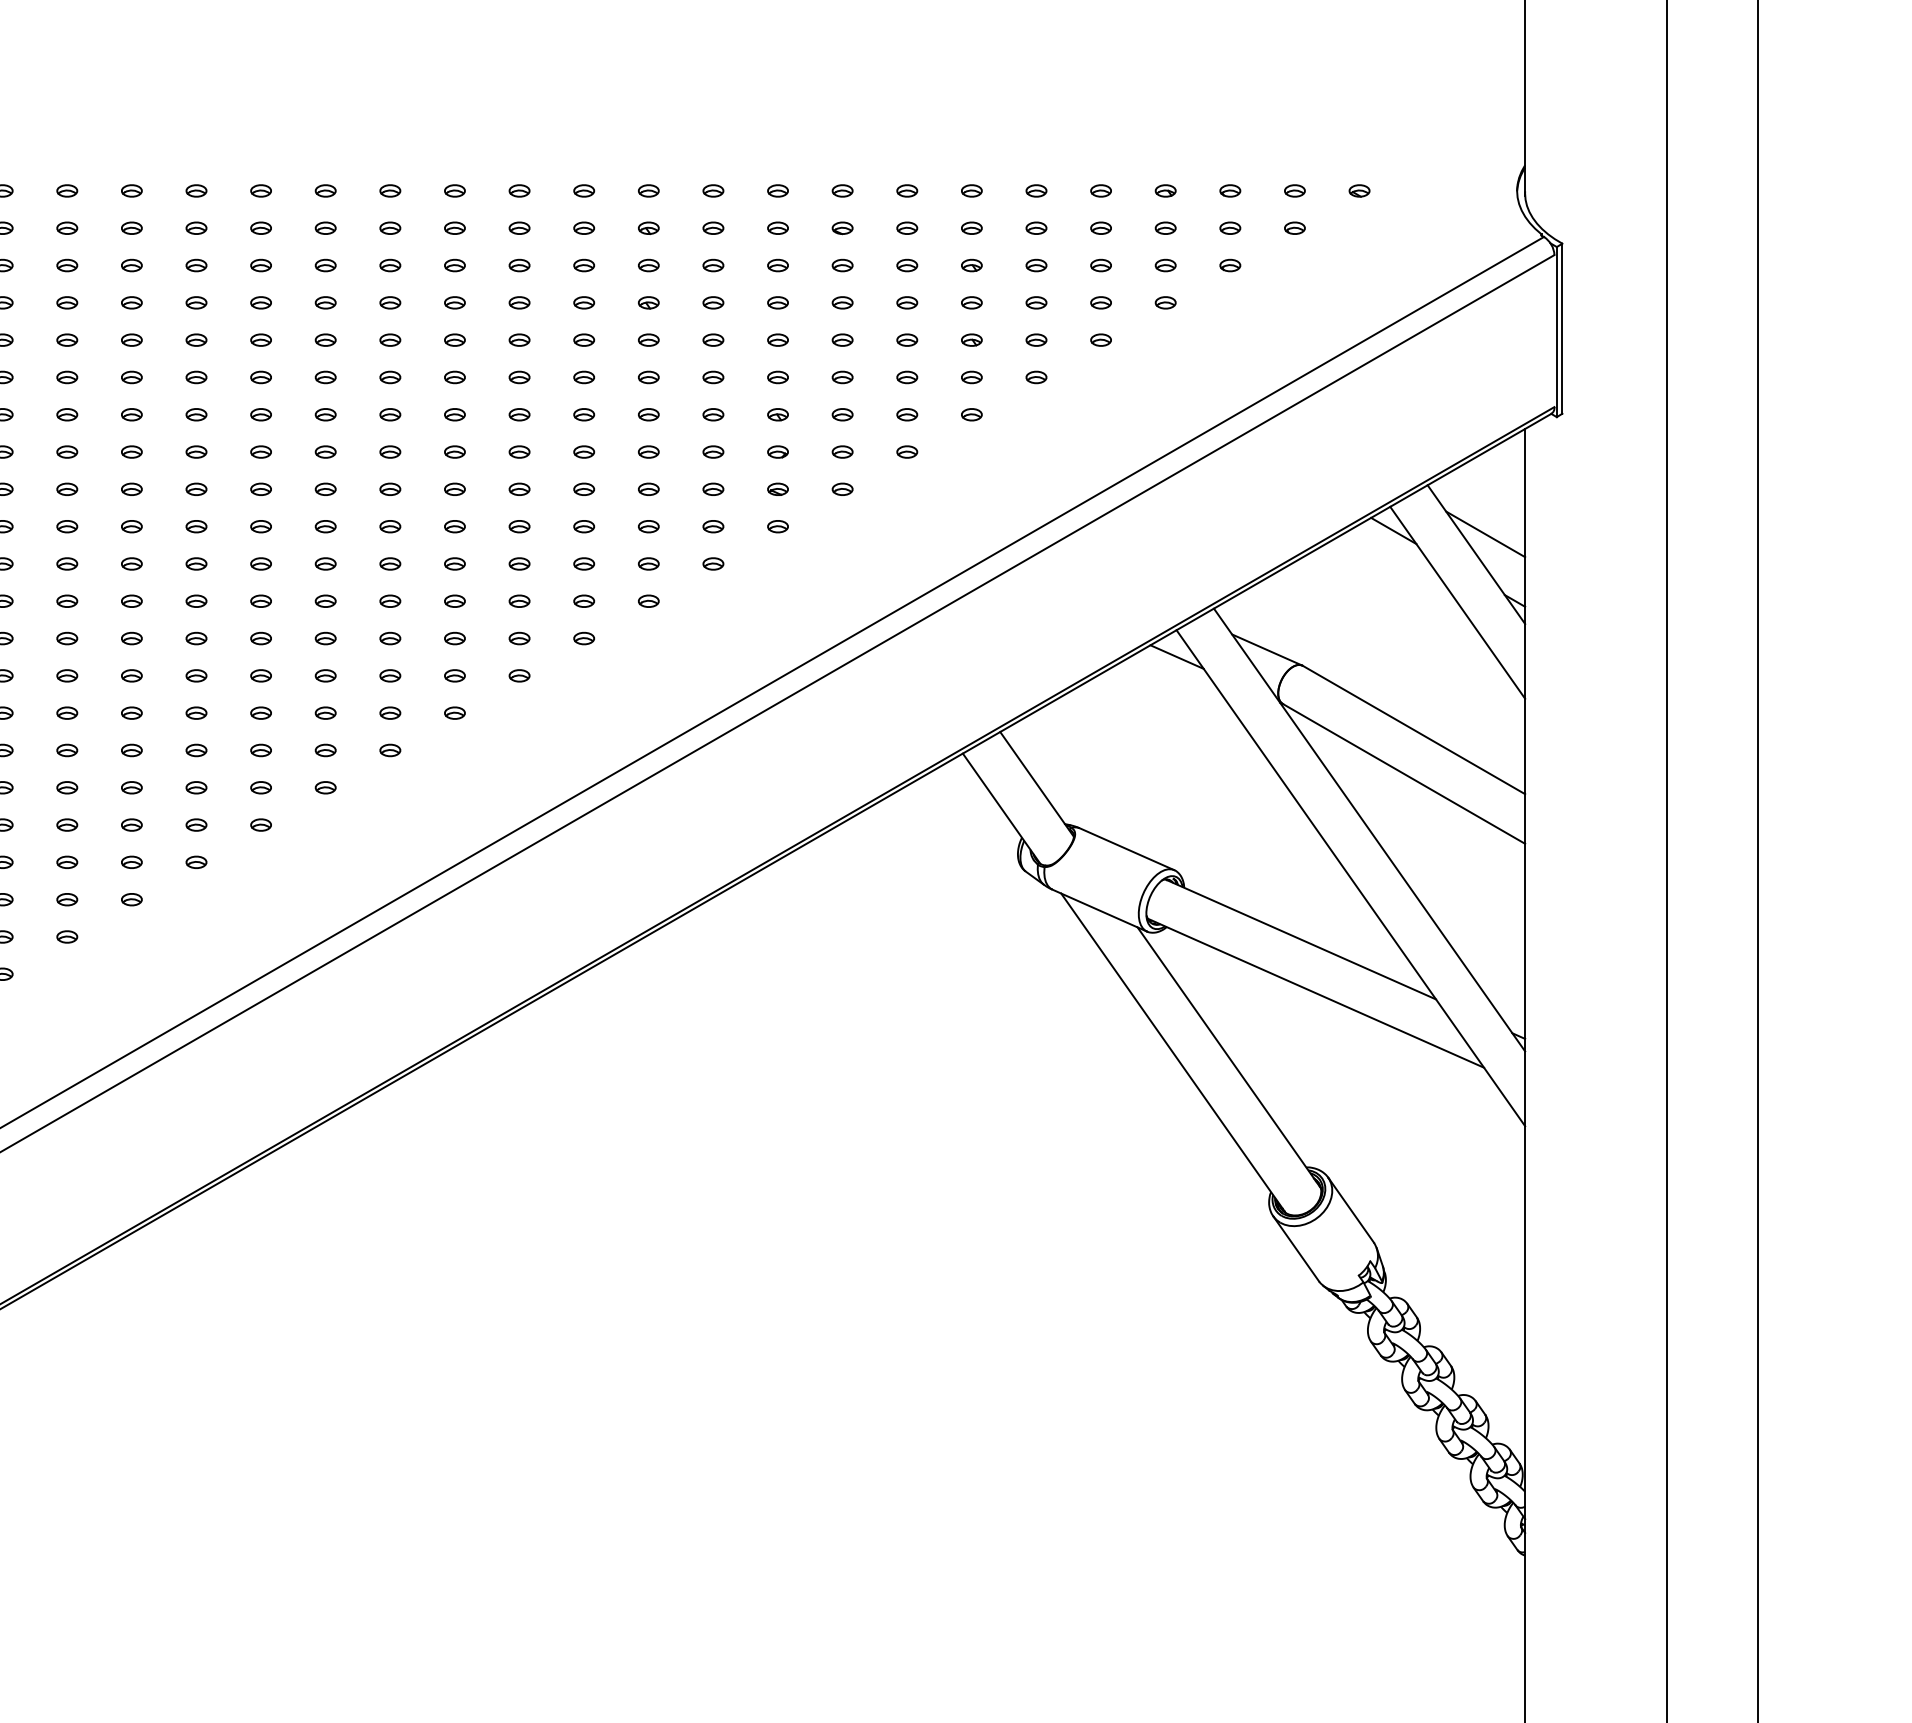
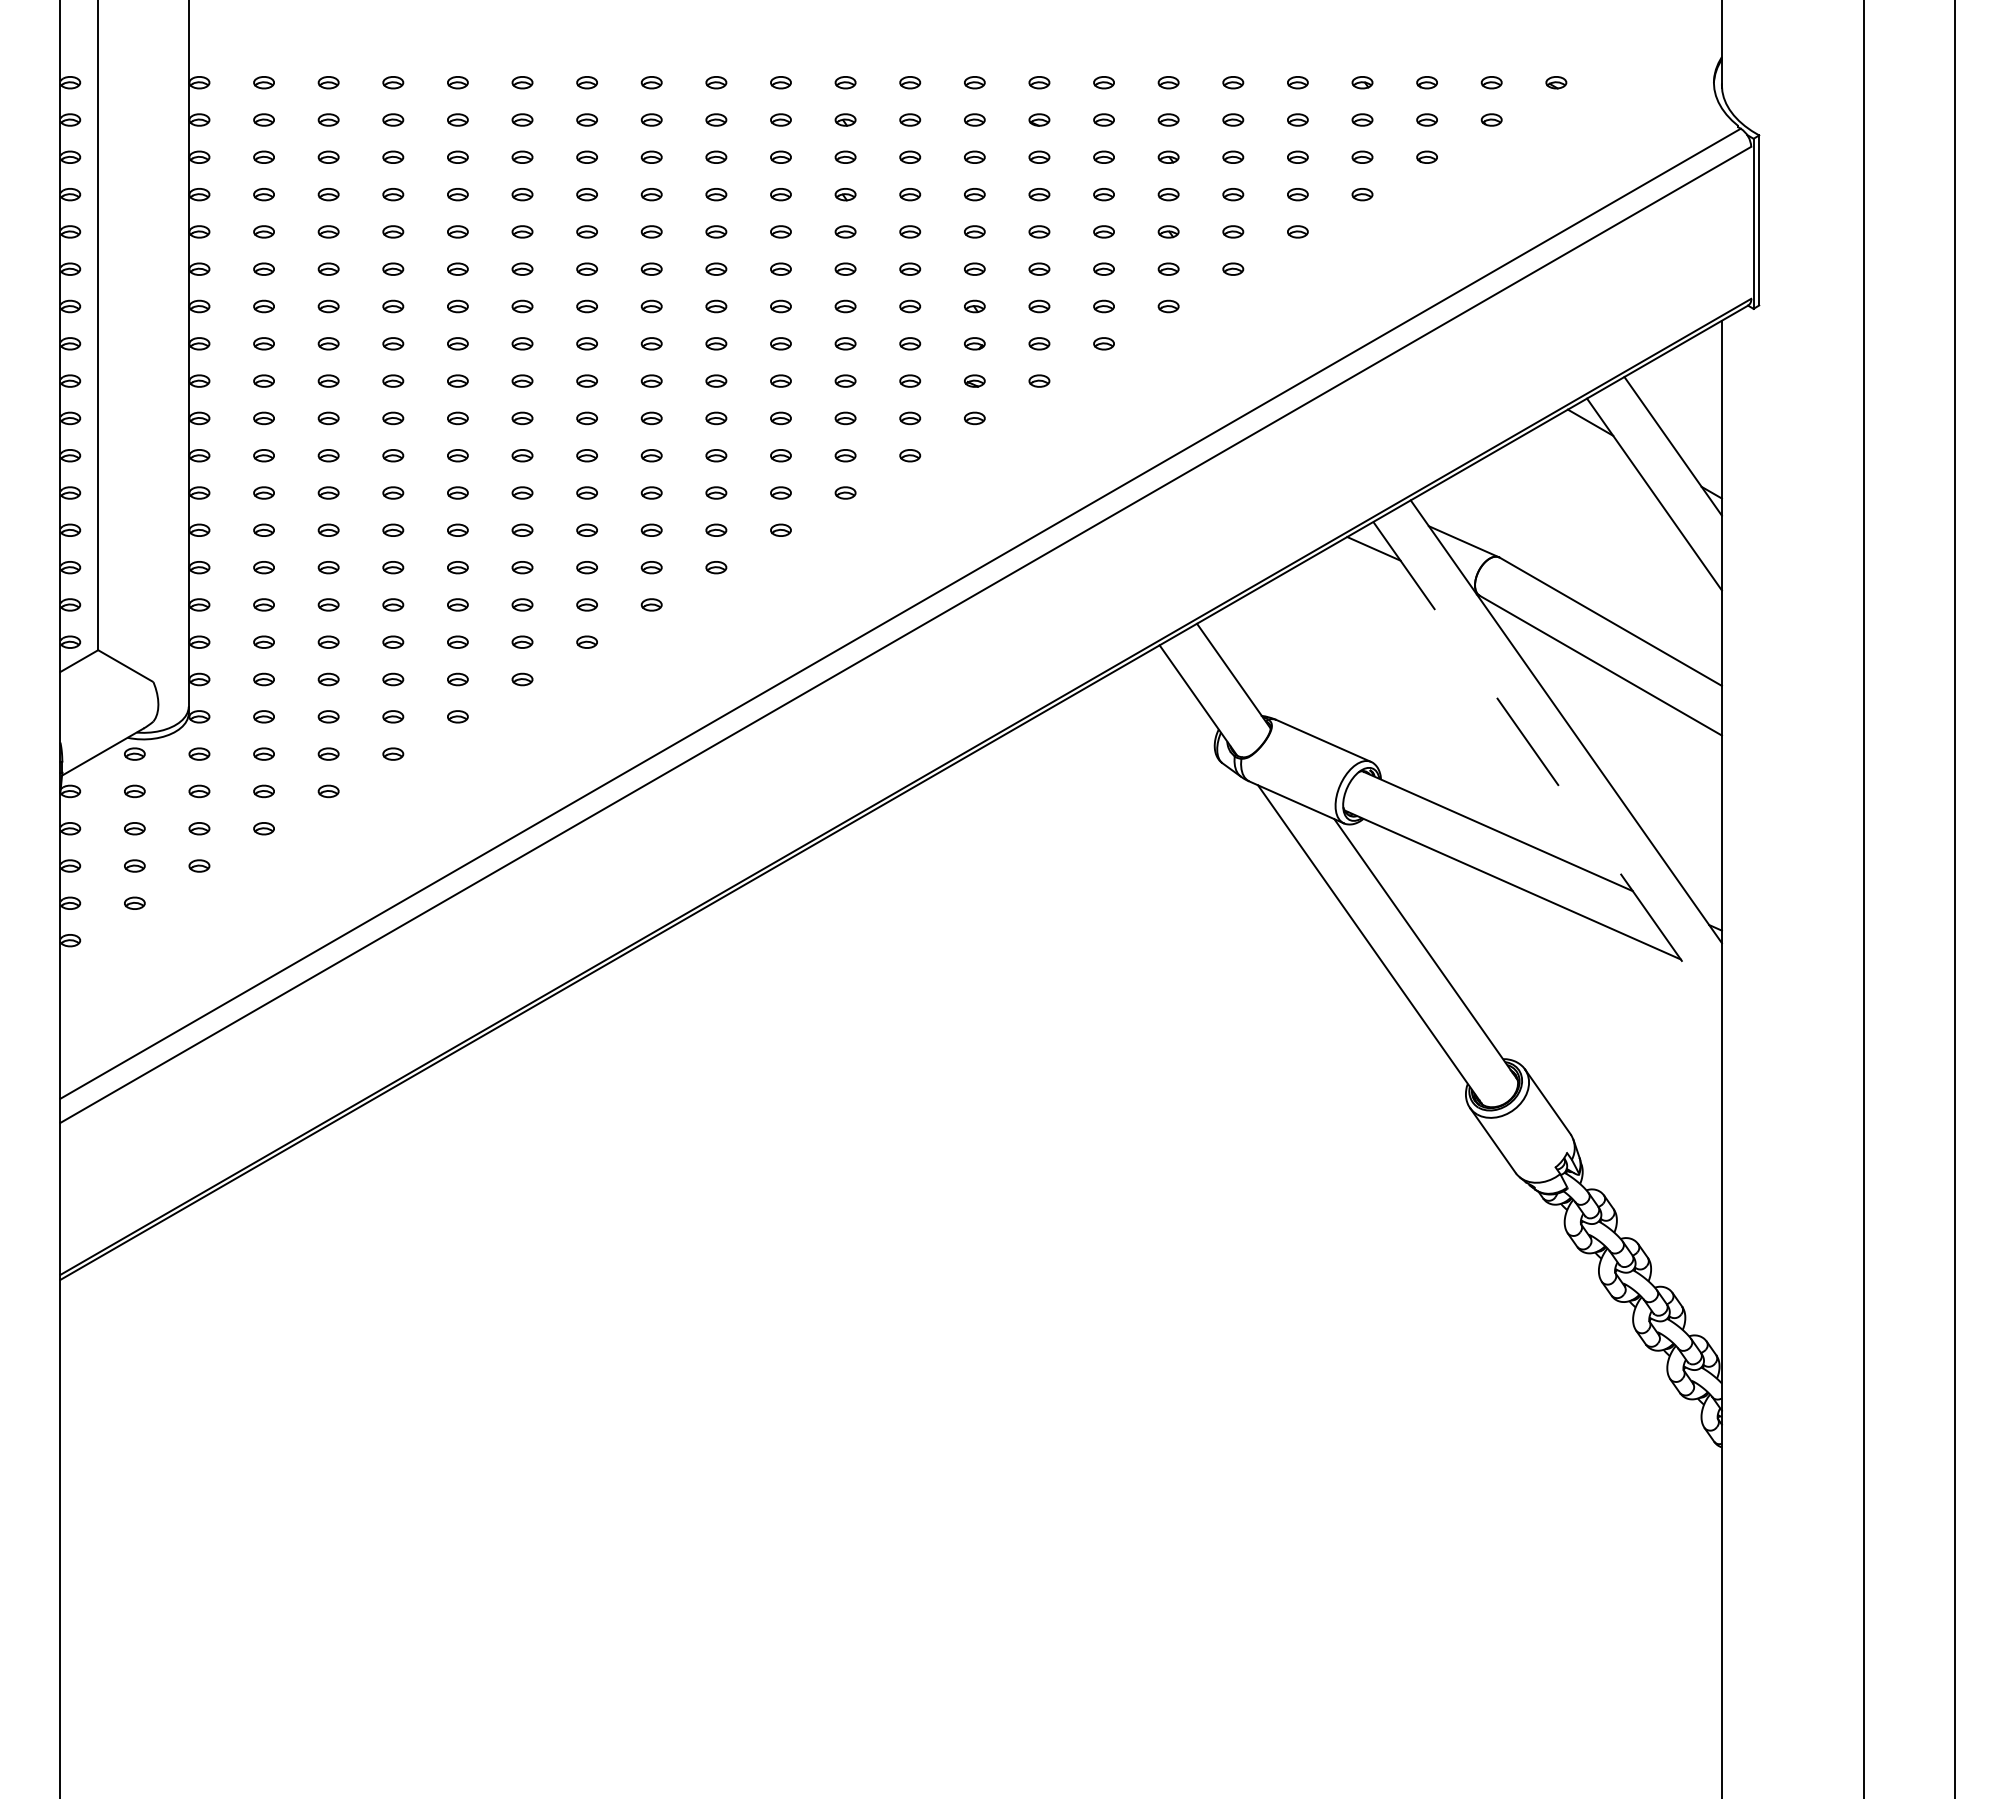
line: (1484, 533) -> (1681, 425), removed
line: (1350, 878) -> (1547, 770), solid -> dashed

